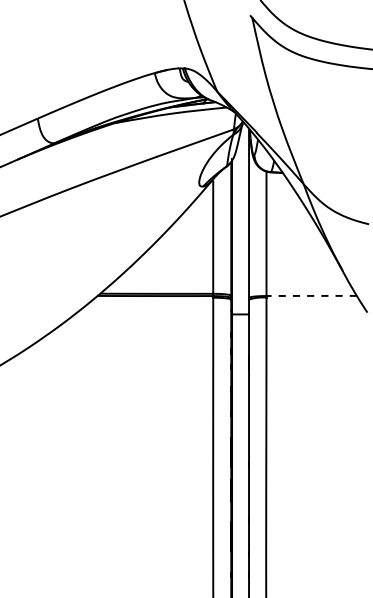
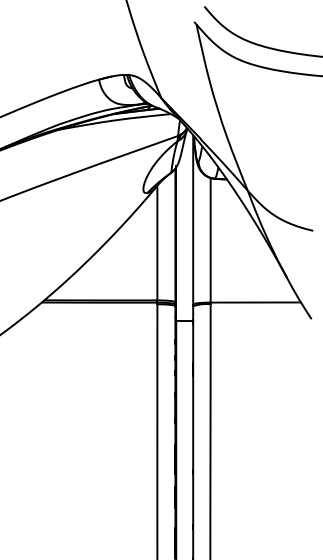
line: (311, 295) -> (255, 302), dashed -> solid

